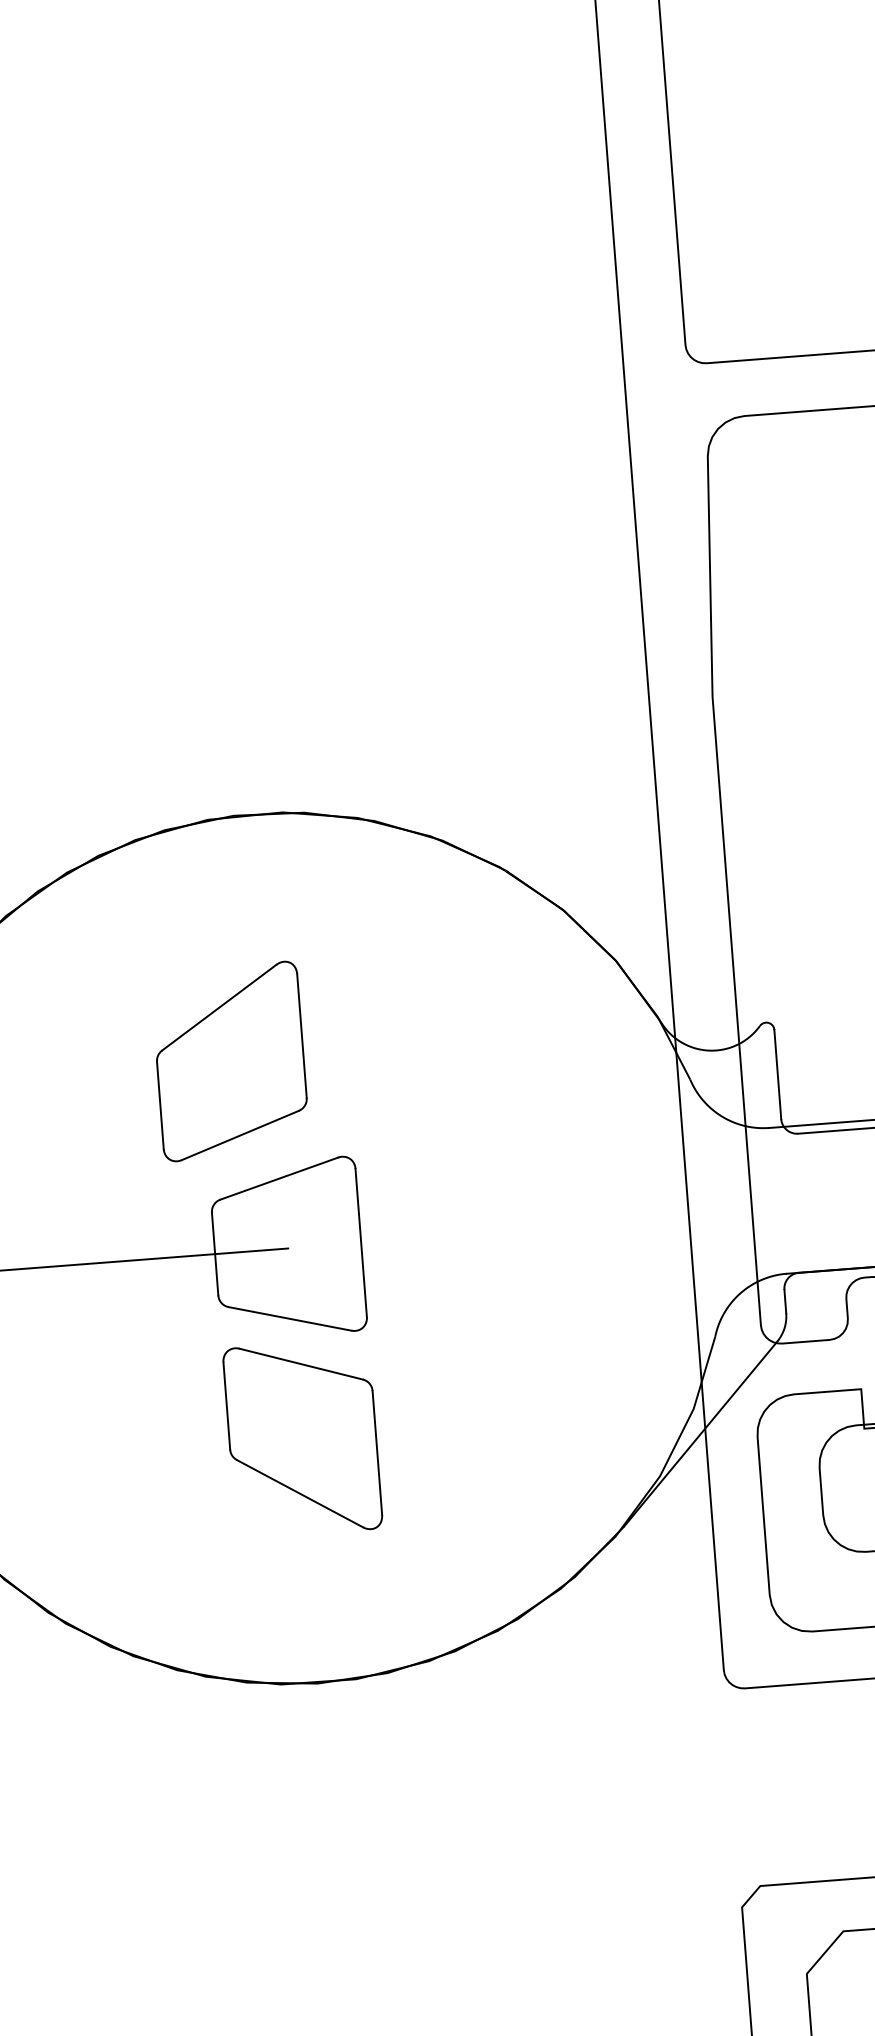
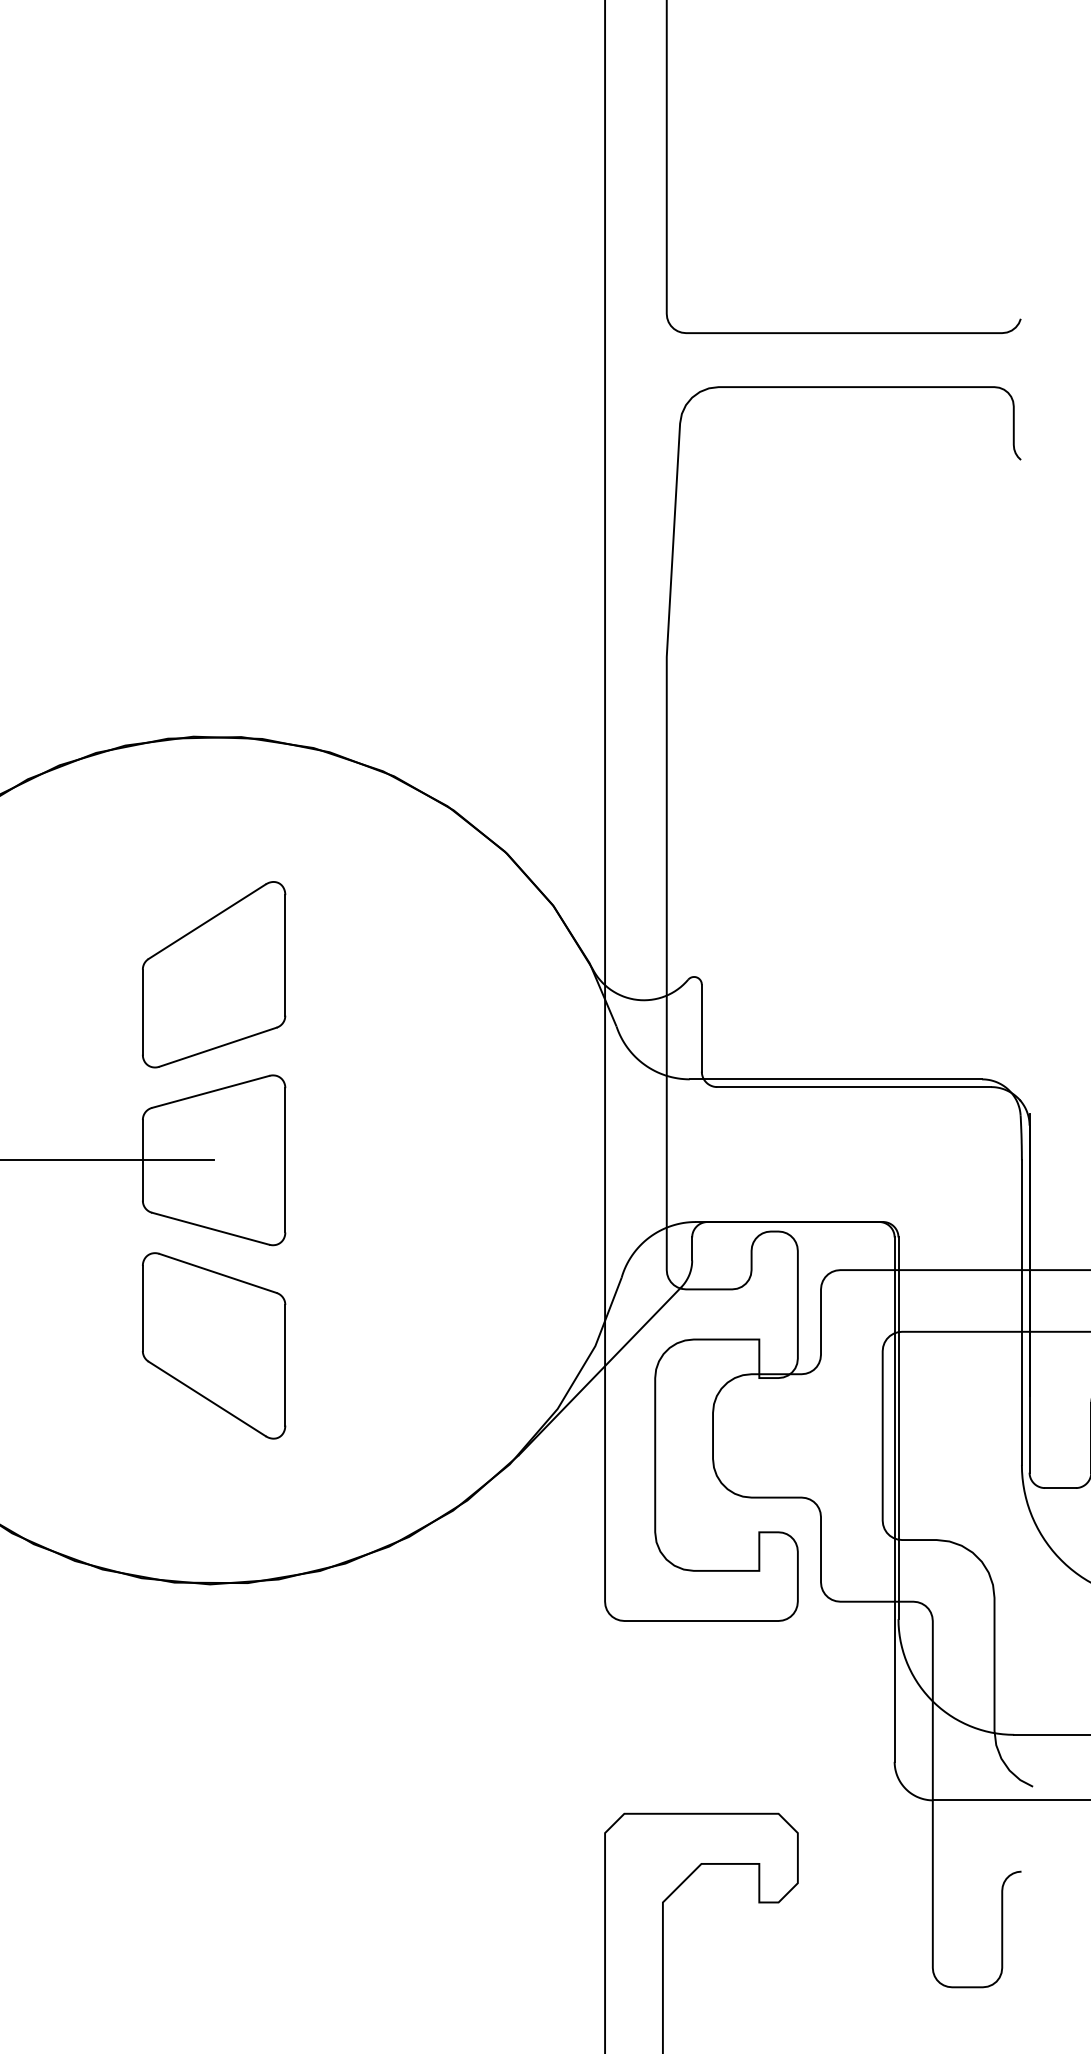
part: (230, 1061) -> (214, 974), moved

